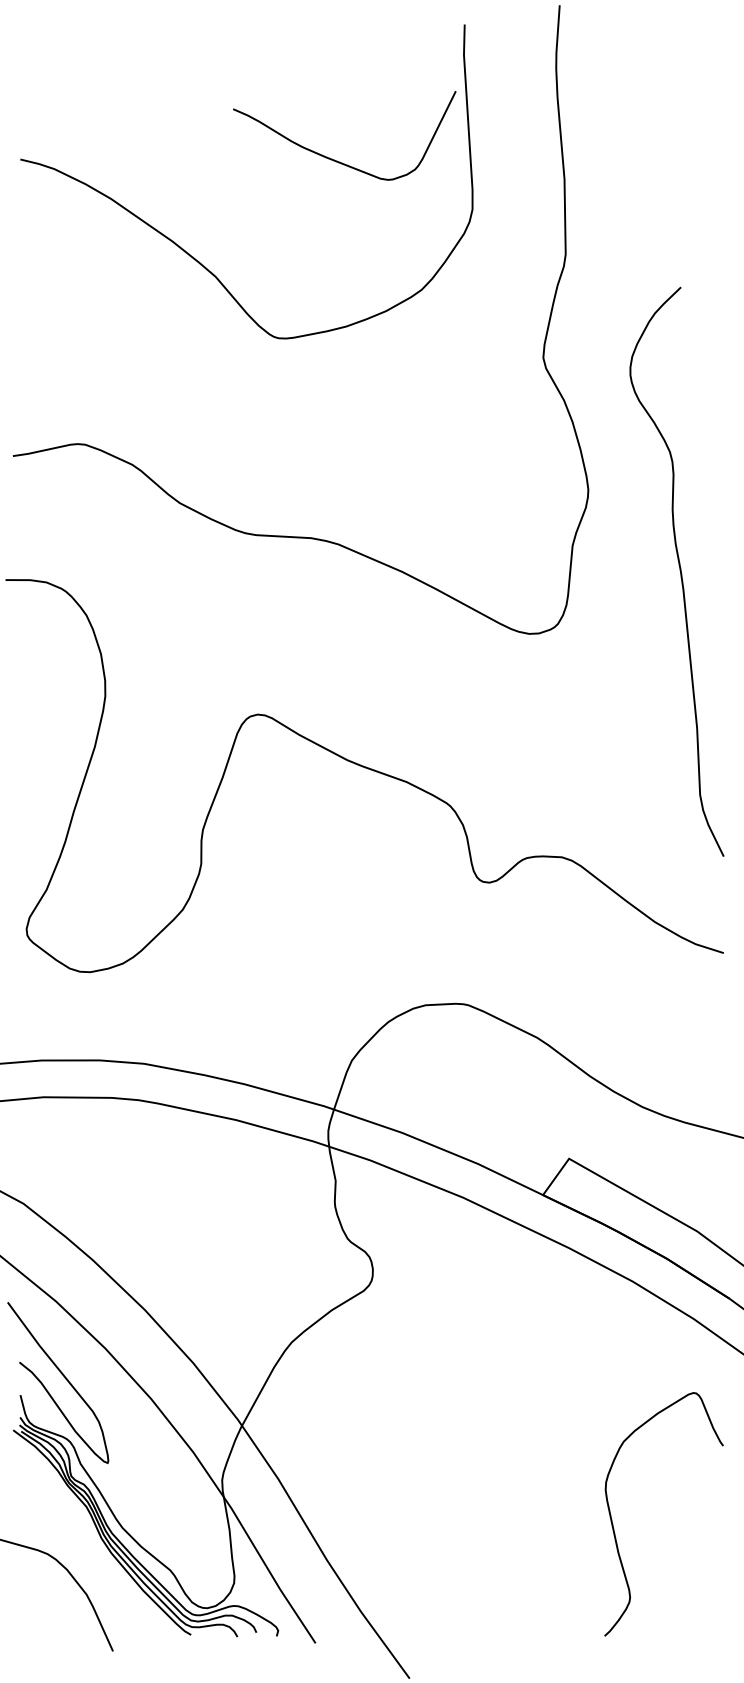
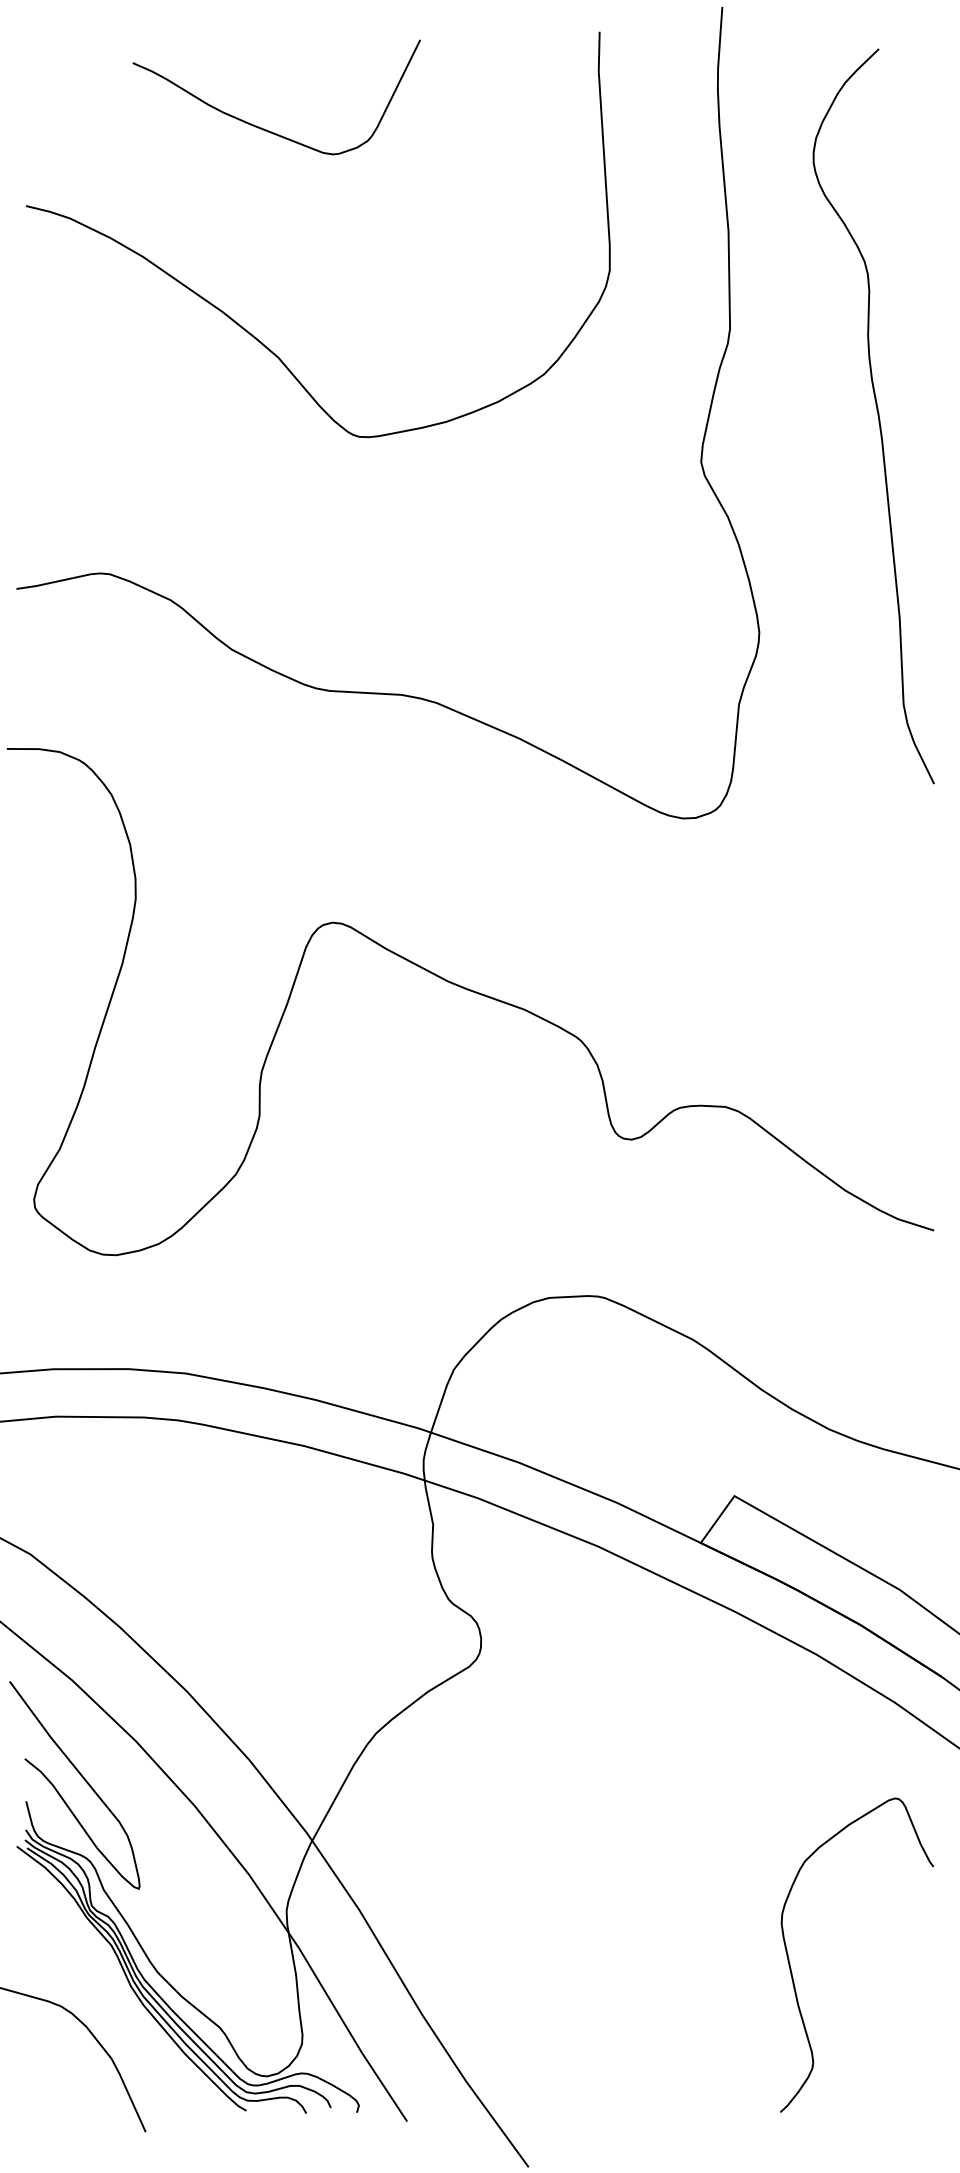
curve: (335, 159) -> (264, 128), moved
curve: (679, 571) -> (877, 416), moved

